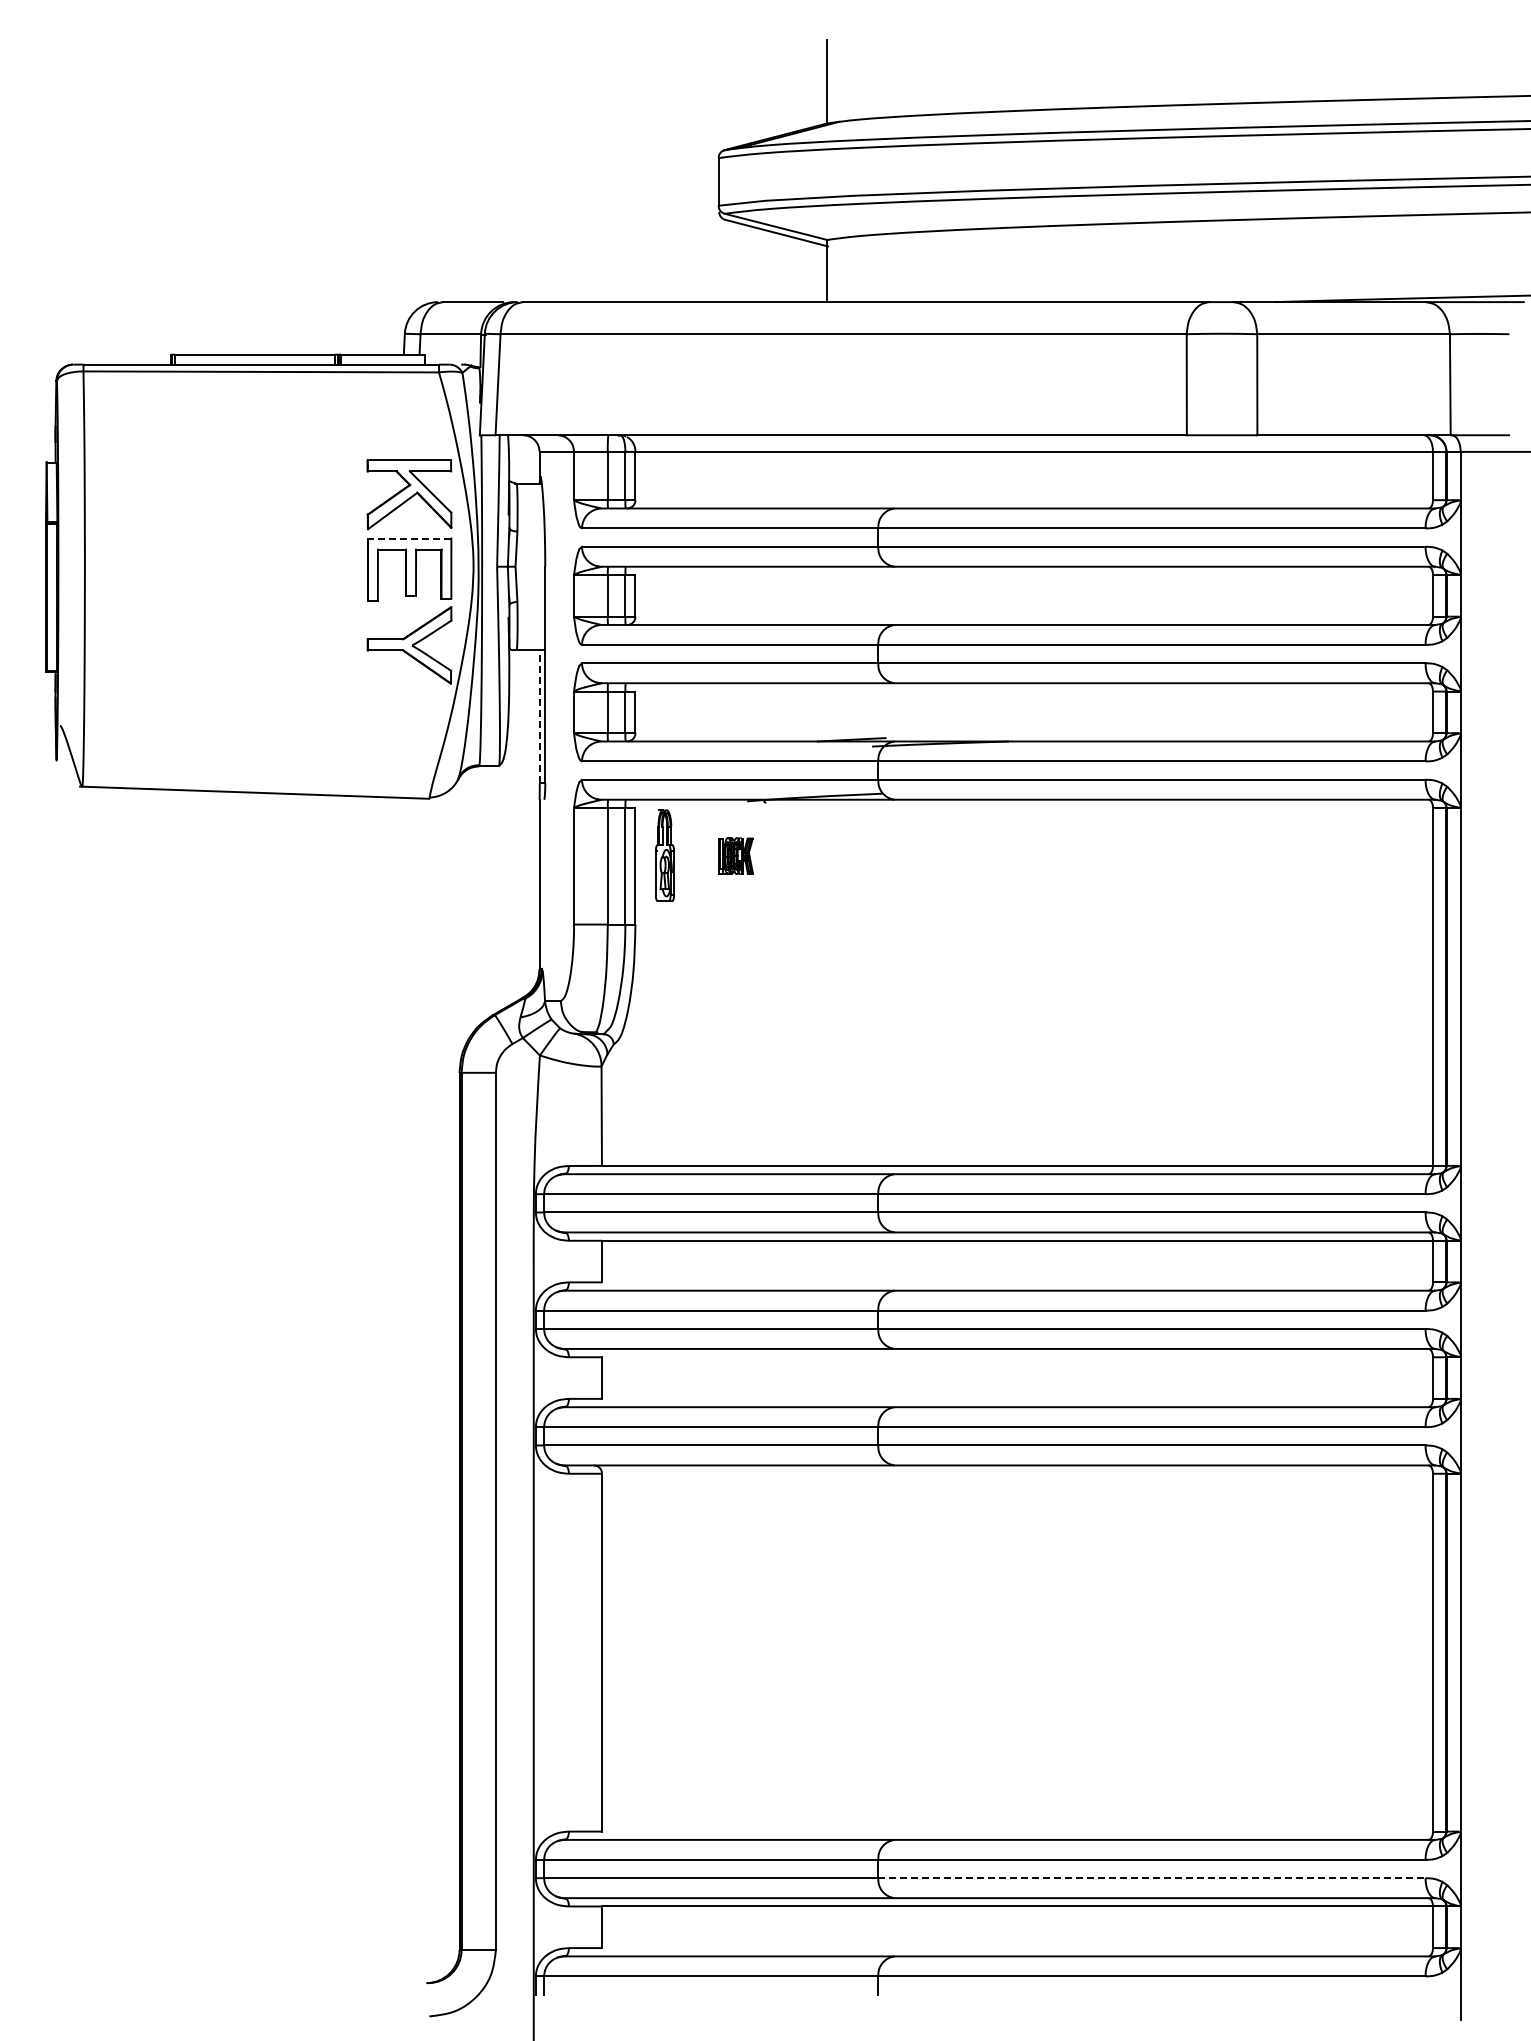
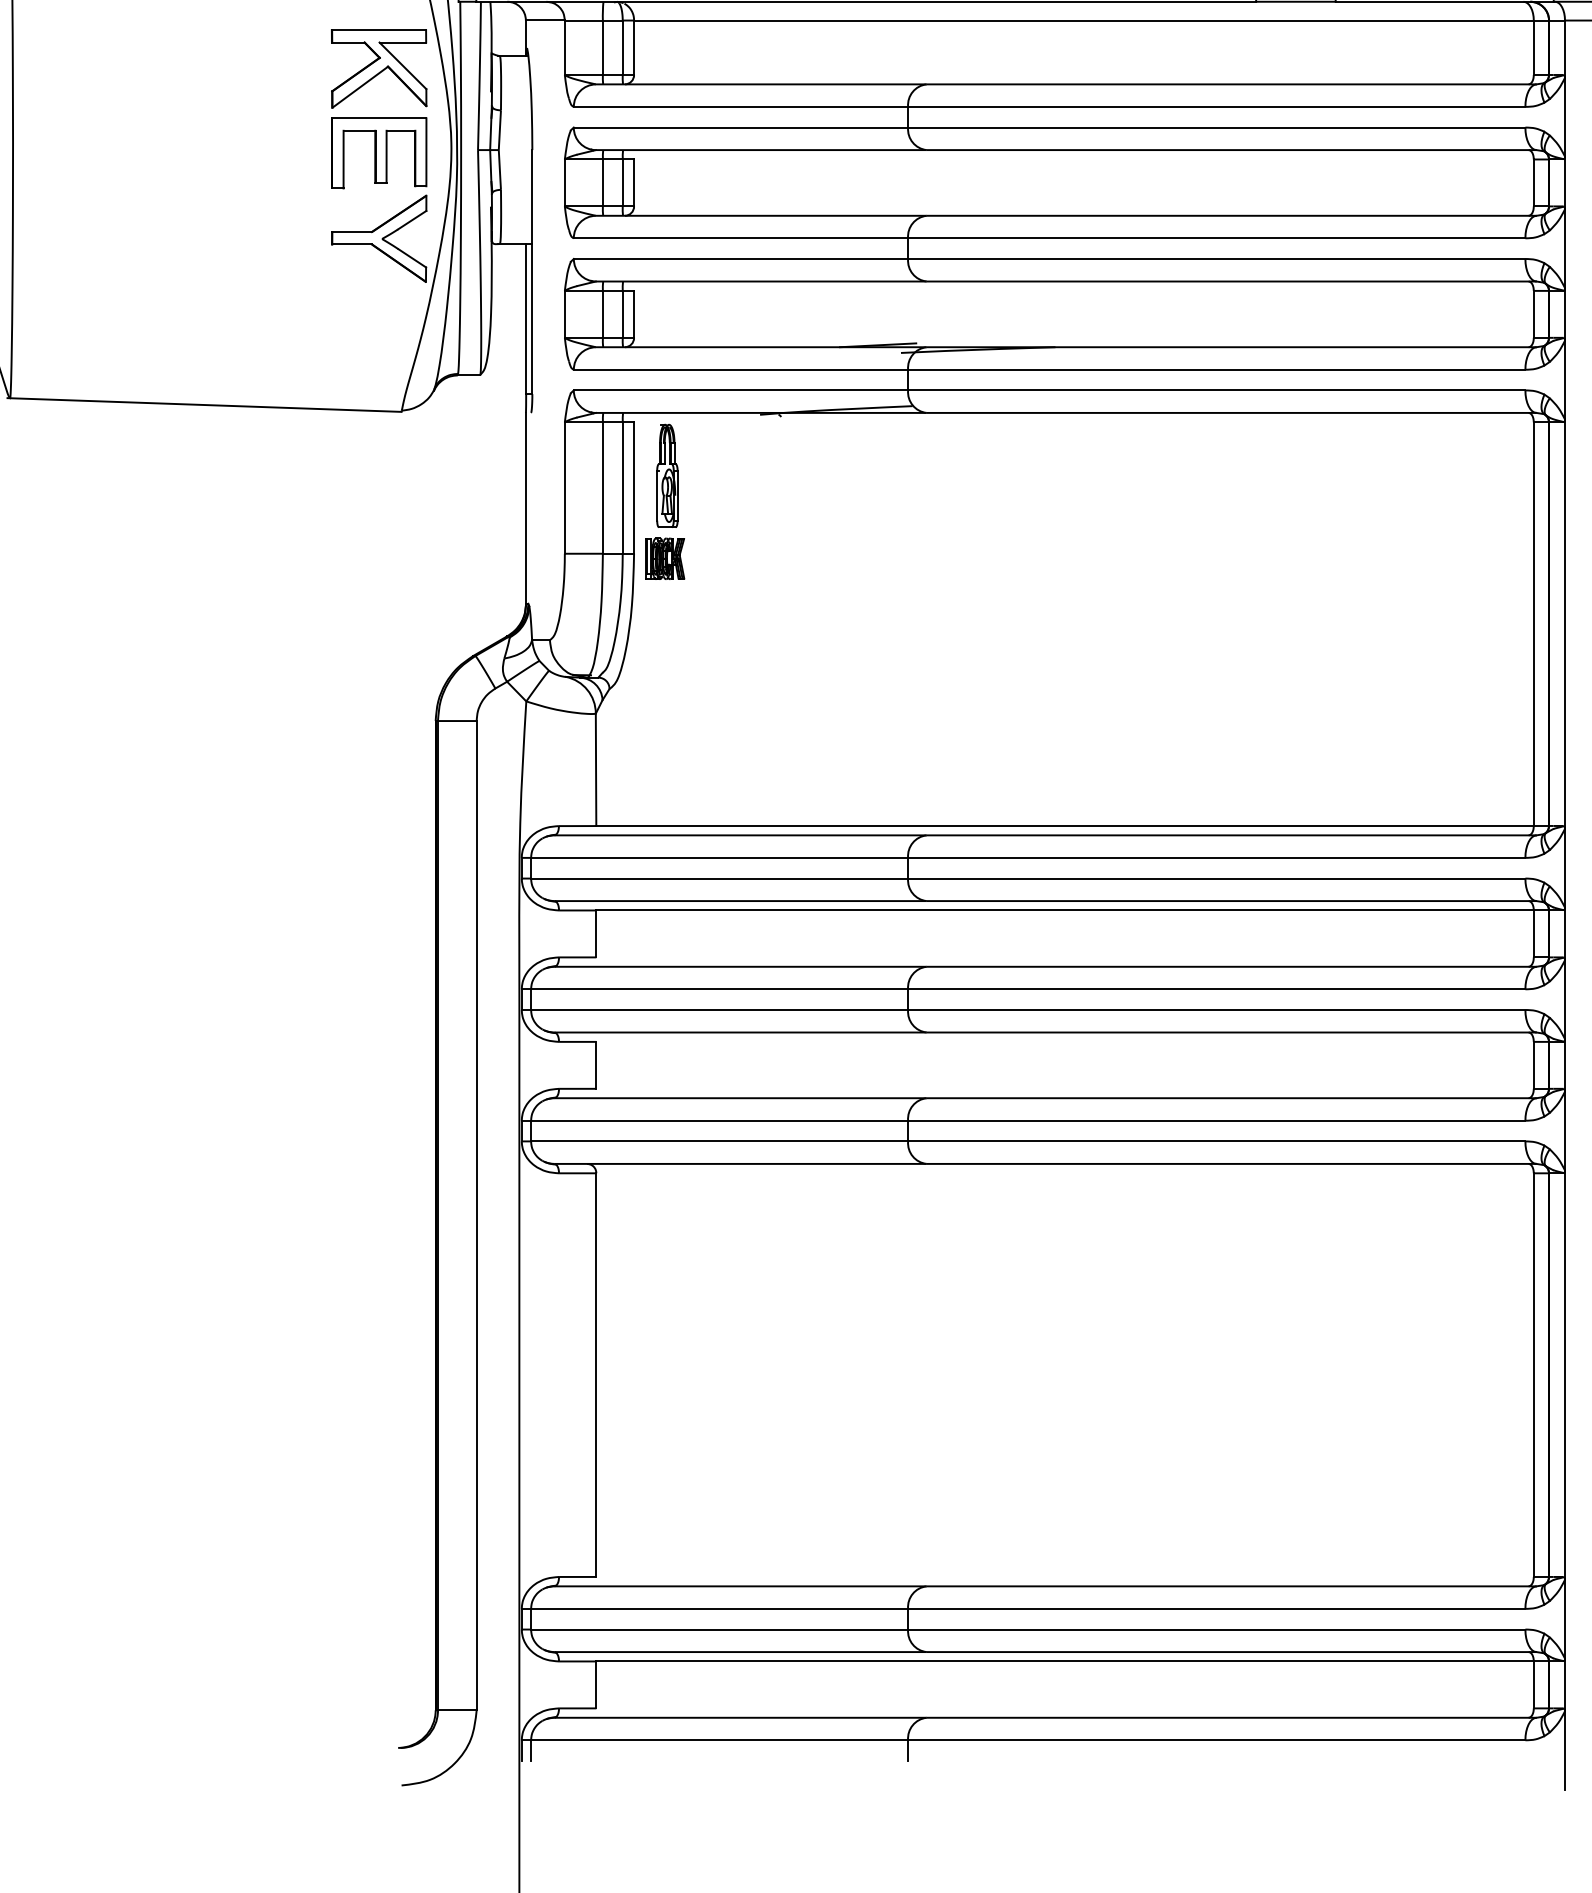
line: (409, 538) -> (379, 118), dashed -> solid
line: (539, 716) -> (525, 319), dashed -> solid
part: (735, 855) -> (664, 558), moved
line: (1151, 1878) -> (1216, 1629), dashed -> solid

